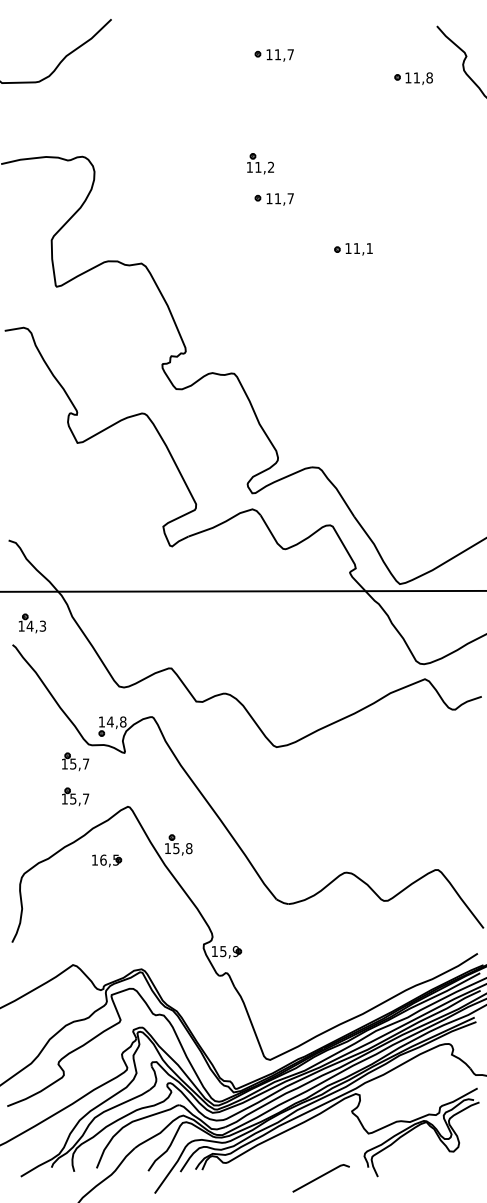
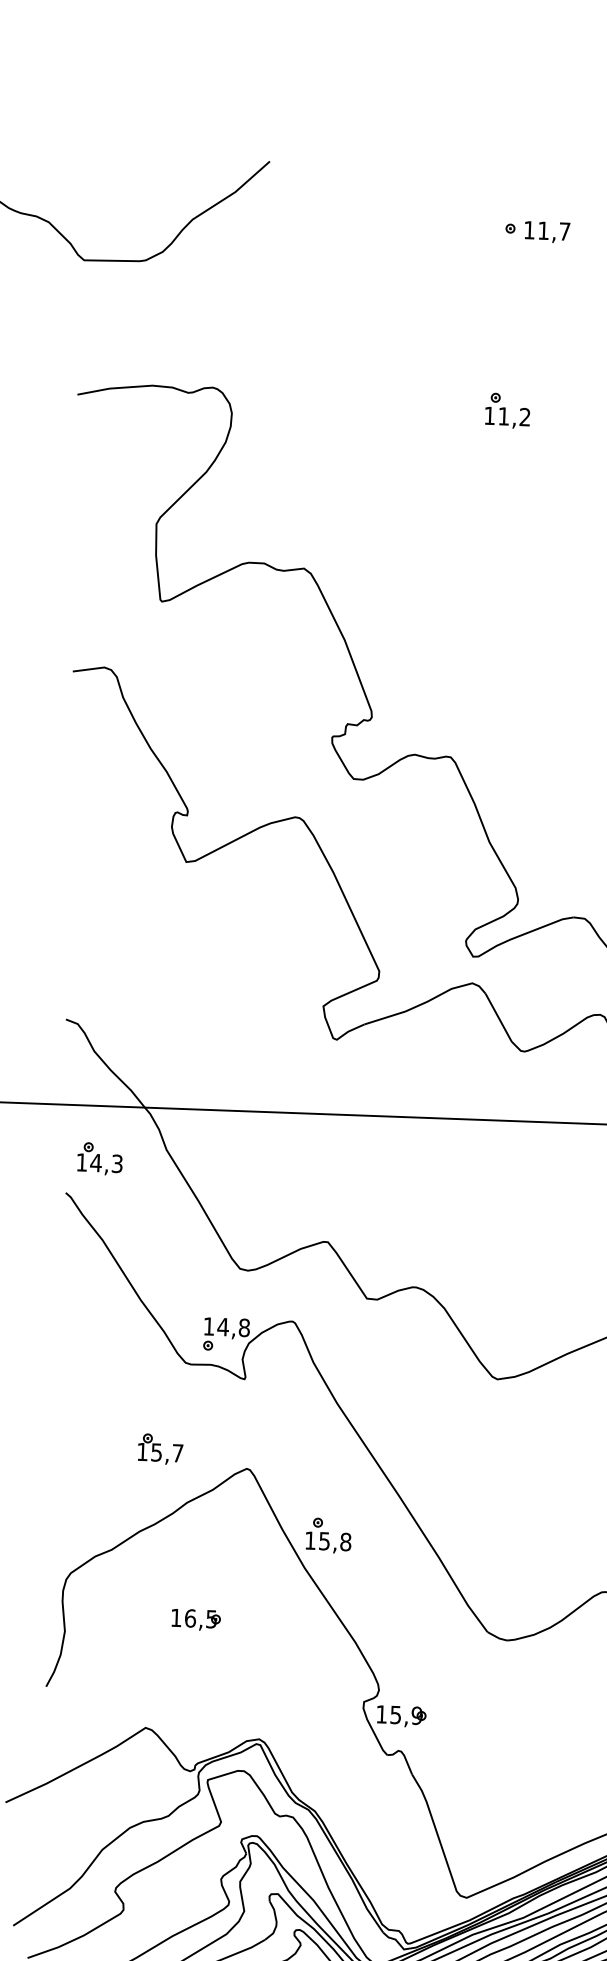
part: (273, 199) -> (527, 470), removed
part: (75, 761) -> (162, 1390), removed
part: (107, 860) -> (197, 1619), moved

